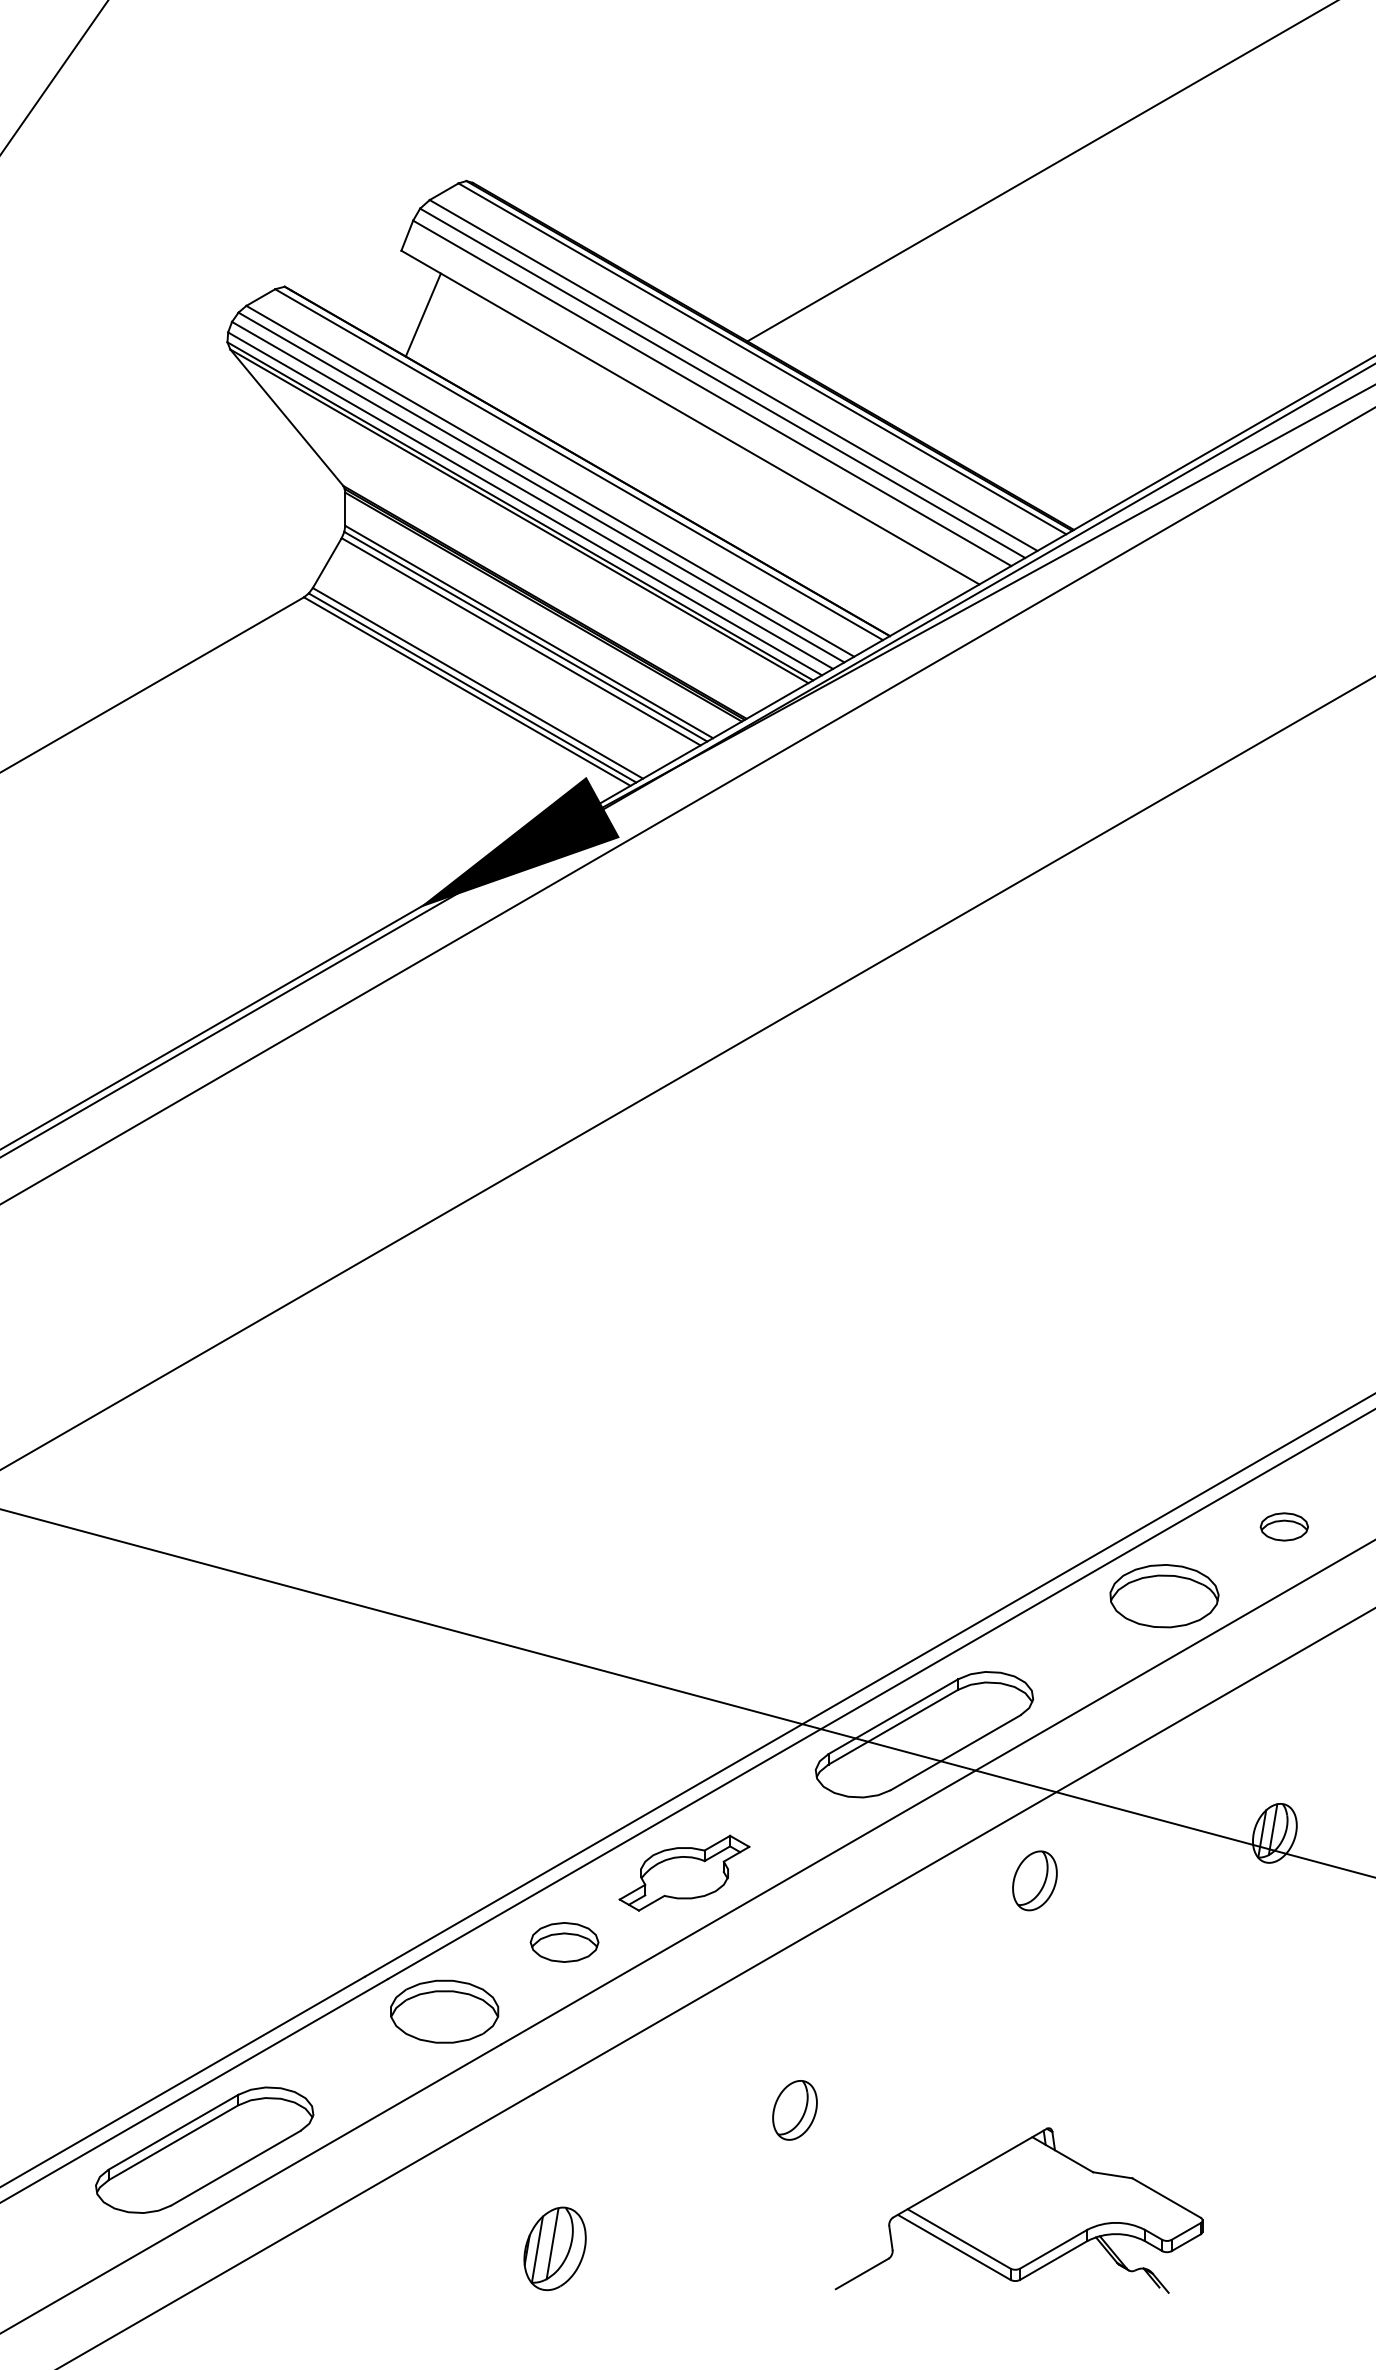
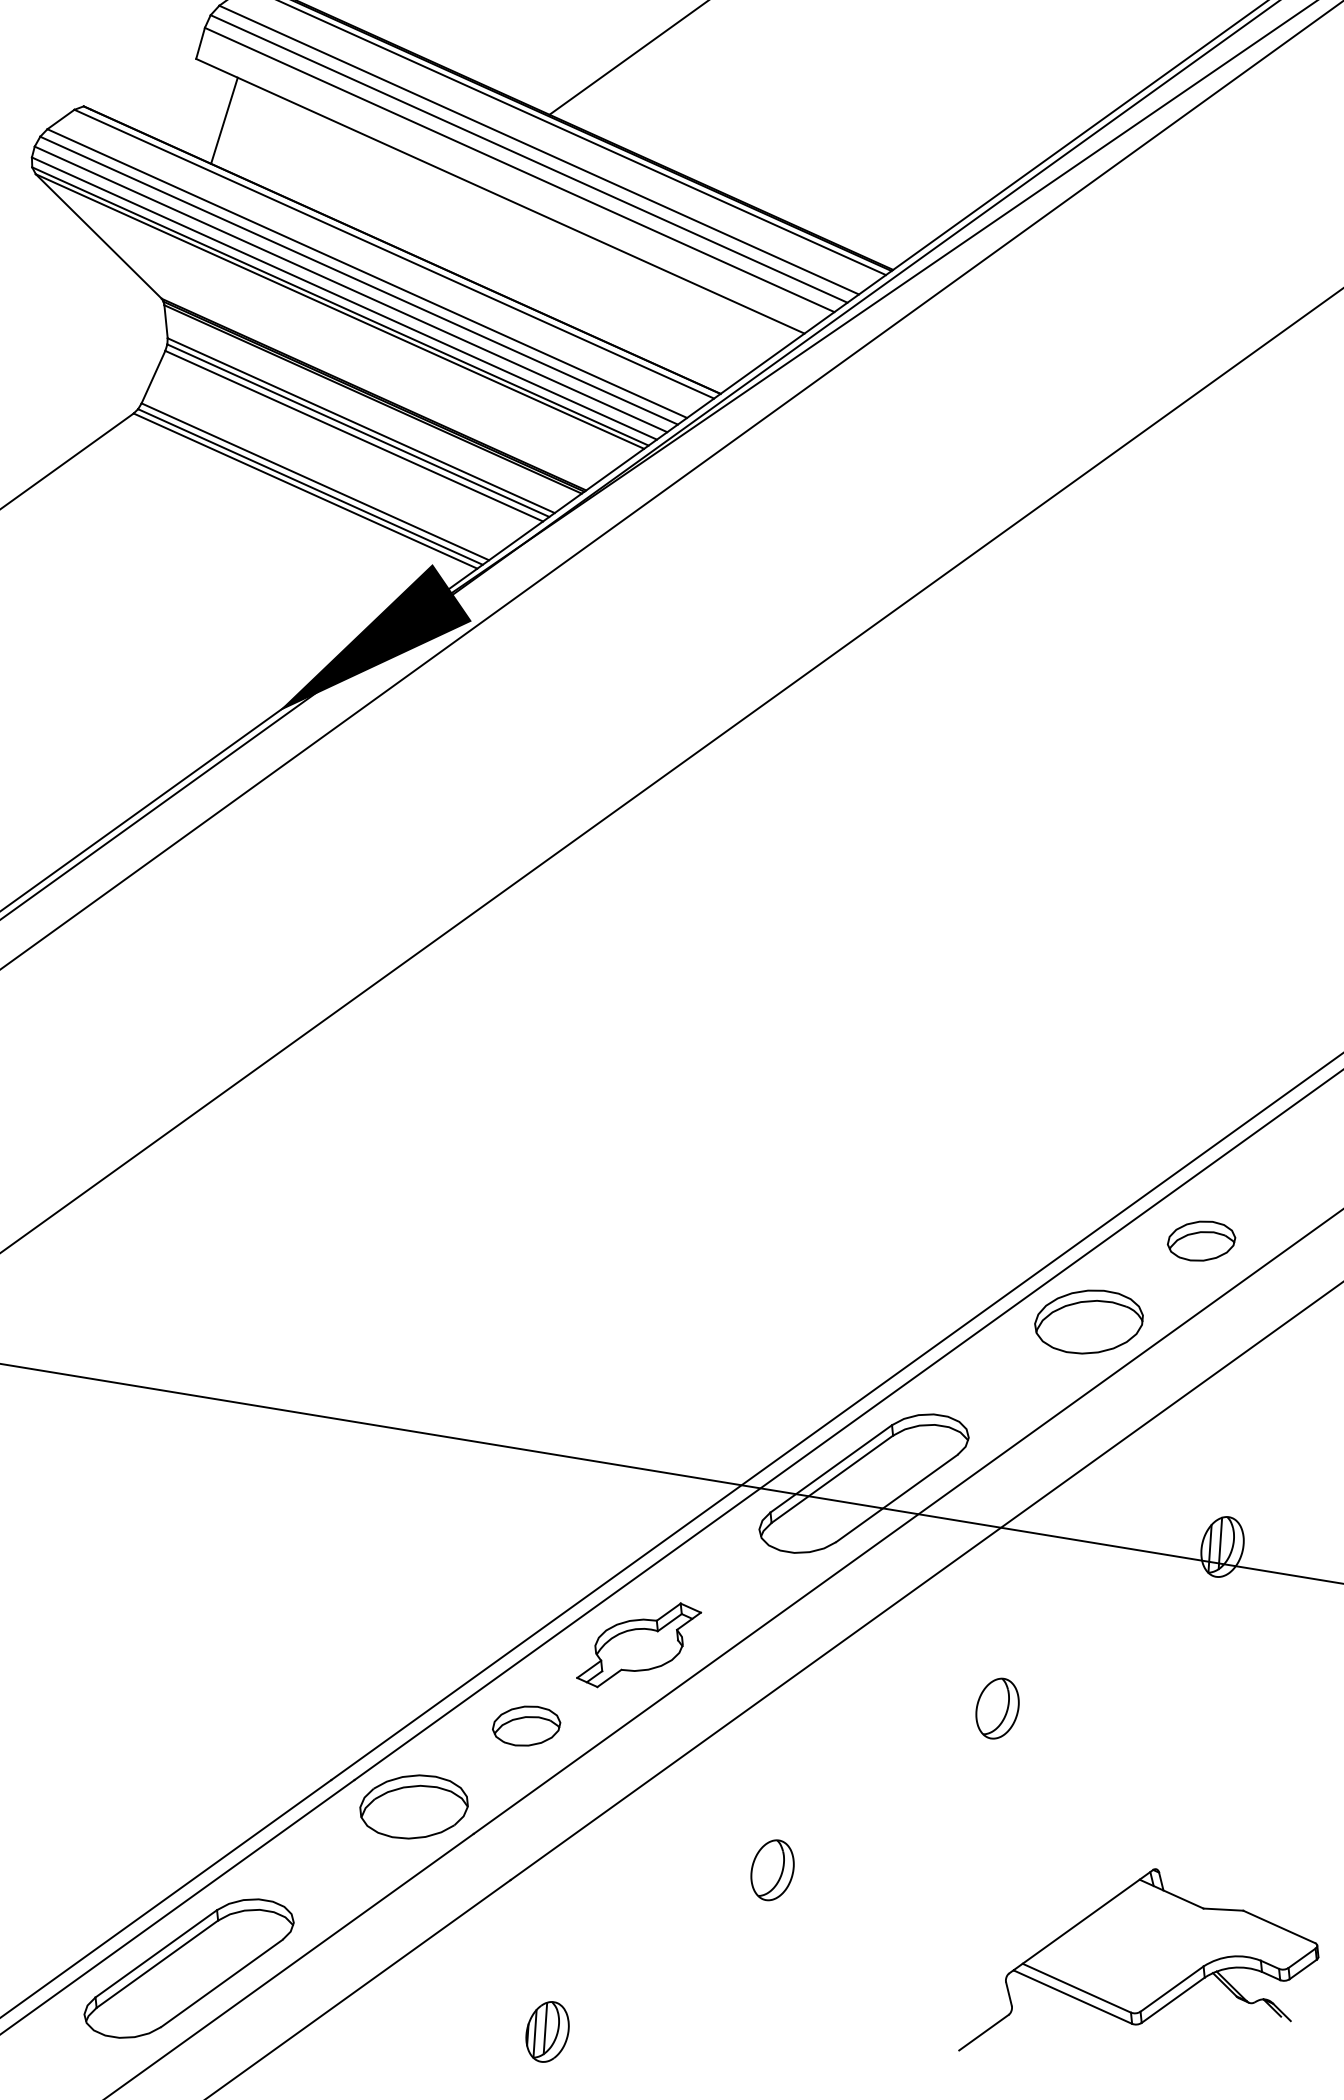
part: (1284, 1526) -> (1201, 1240), size x1.43
part: (1034, 1880) -> (997, 1708), moved
part: (1018, 2210) -> (1133, 1954), moved
part: (554, 2248) -> (546, 2031), size x0.71

